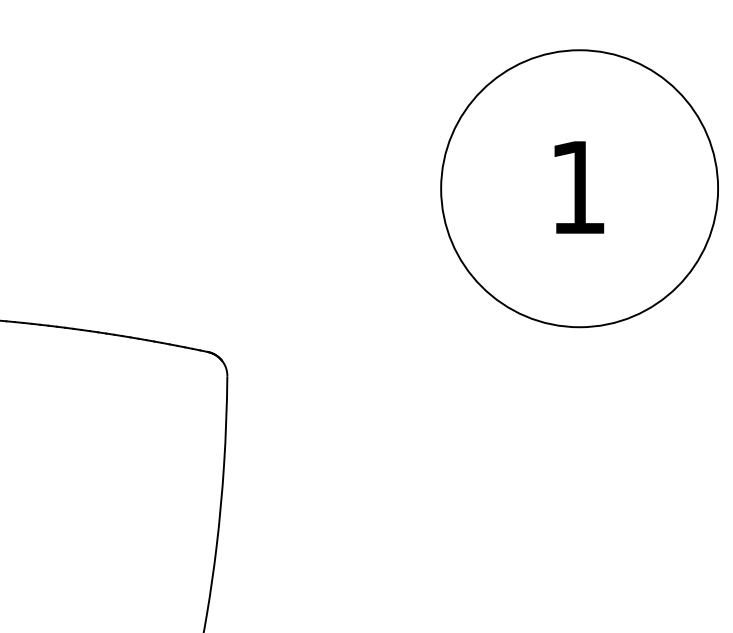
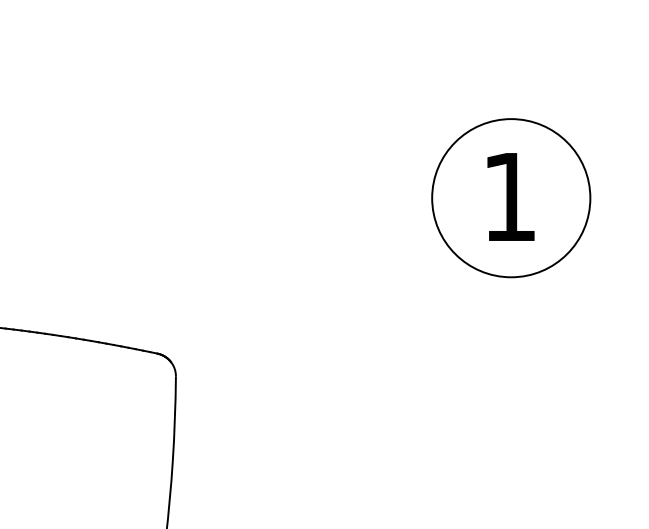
circle: (579, 188) -> (511, 197), size x0.6

